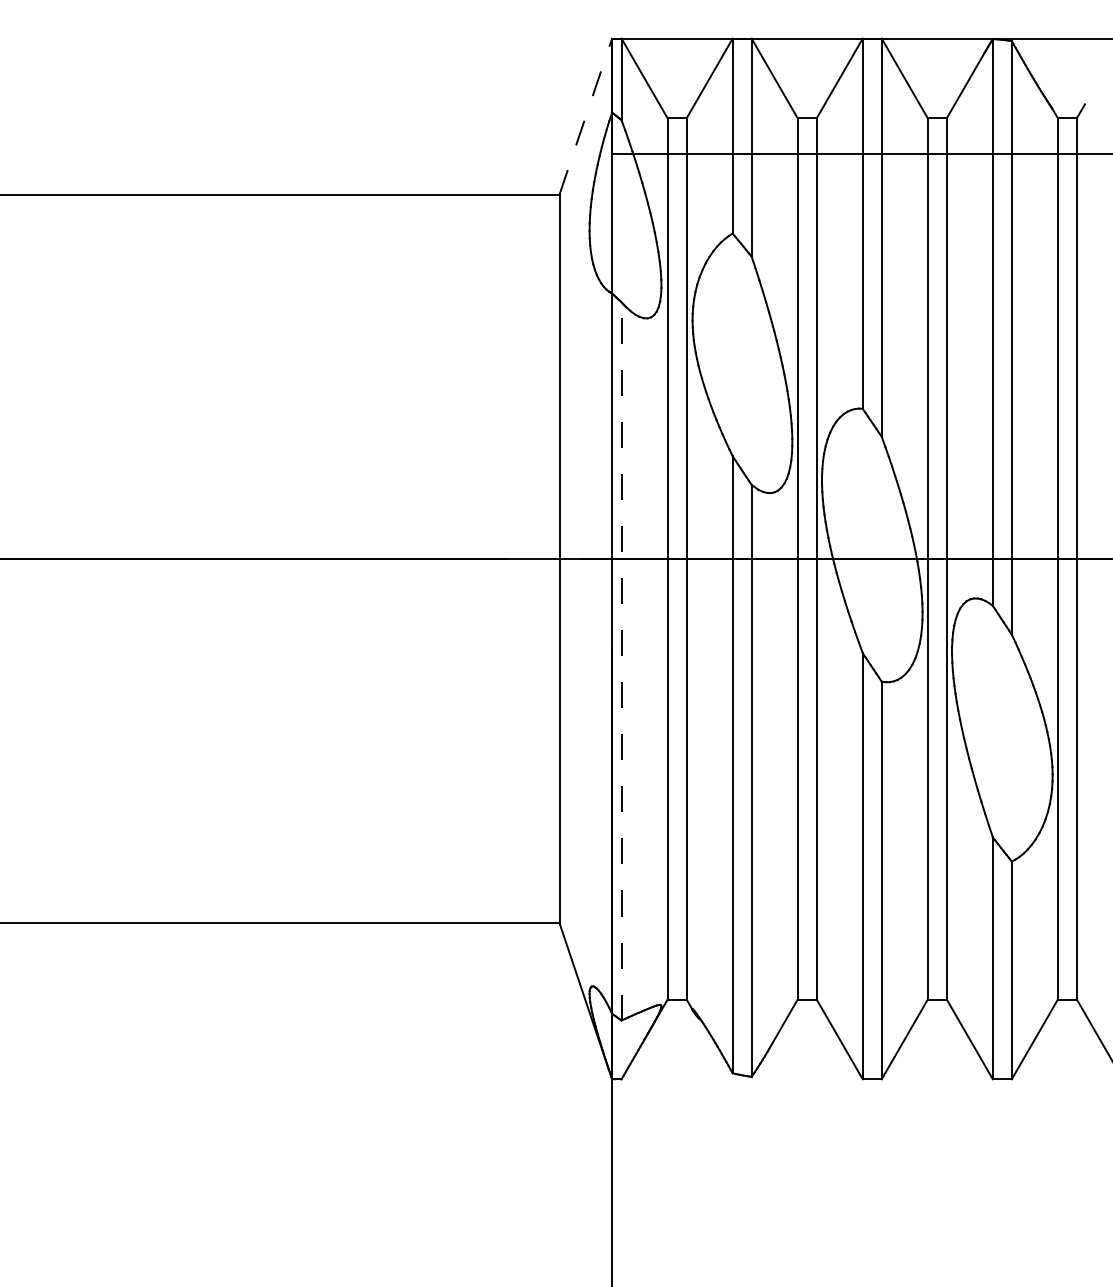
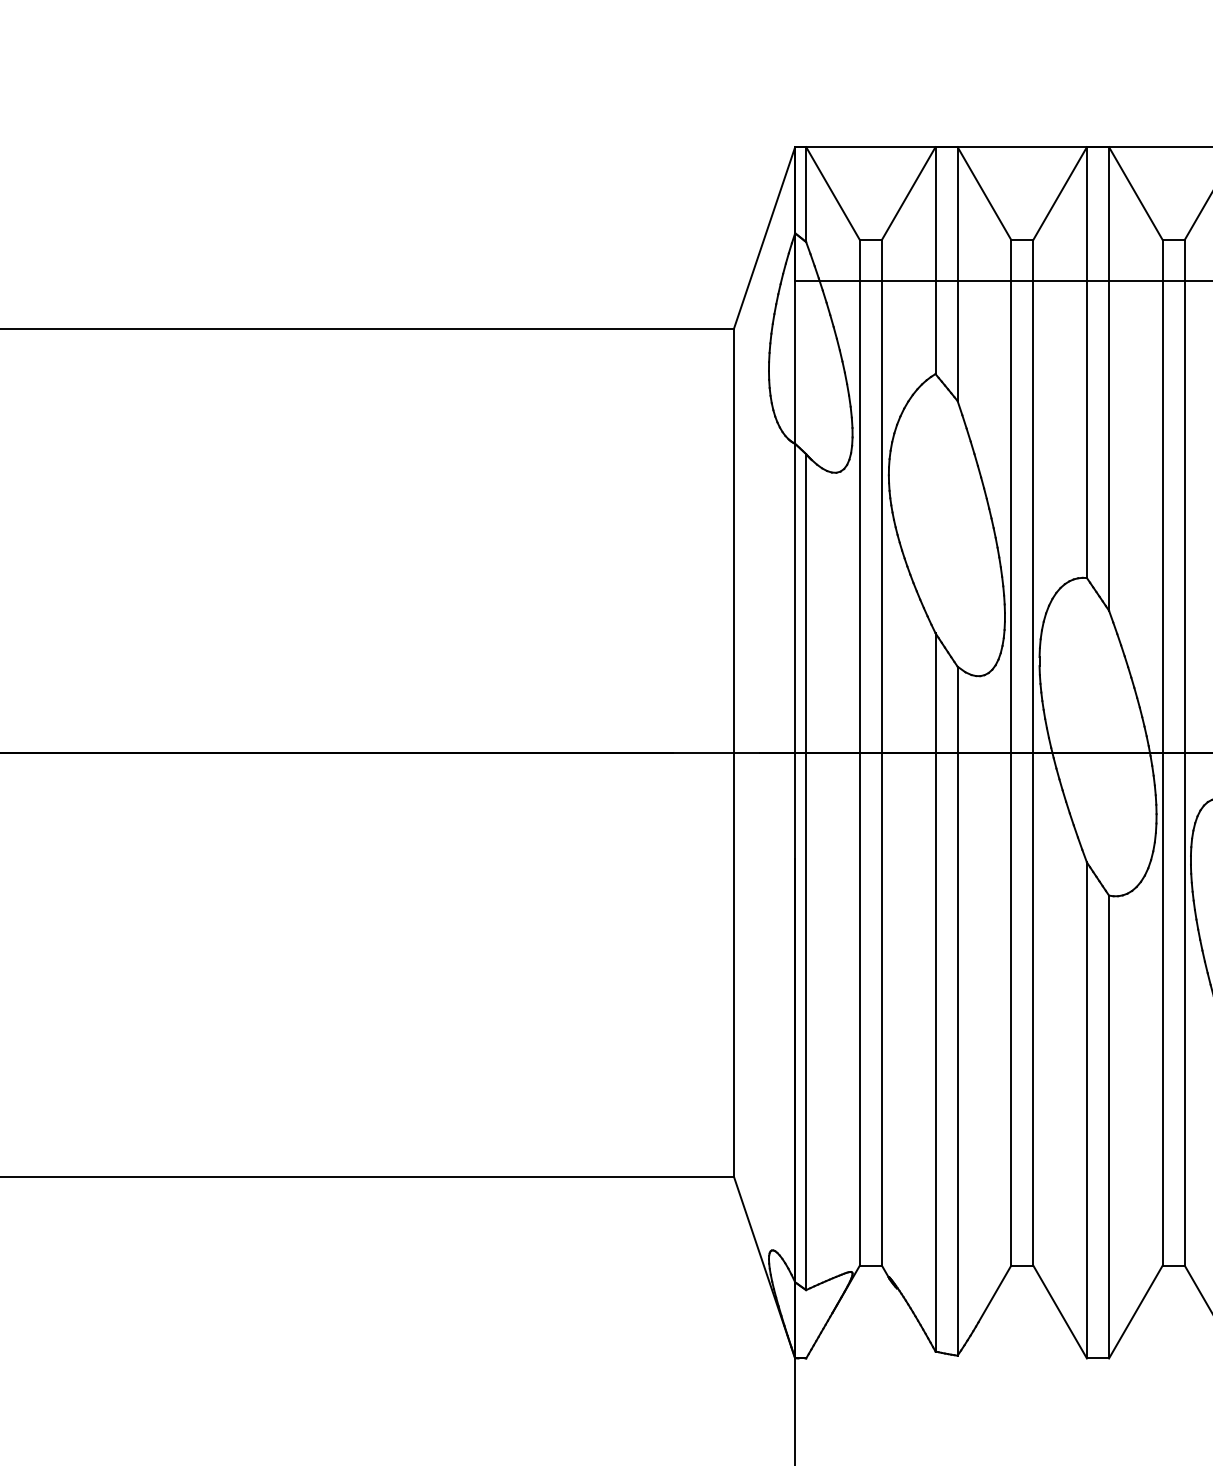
line: (585, 116) -> (764, 237), dashed -> solid
line: (621, 661) -> (806, 872), dashed -> solid

